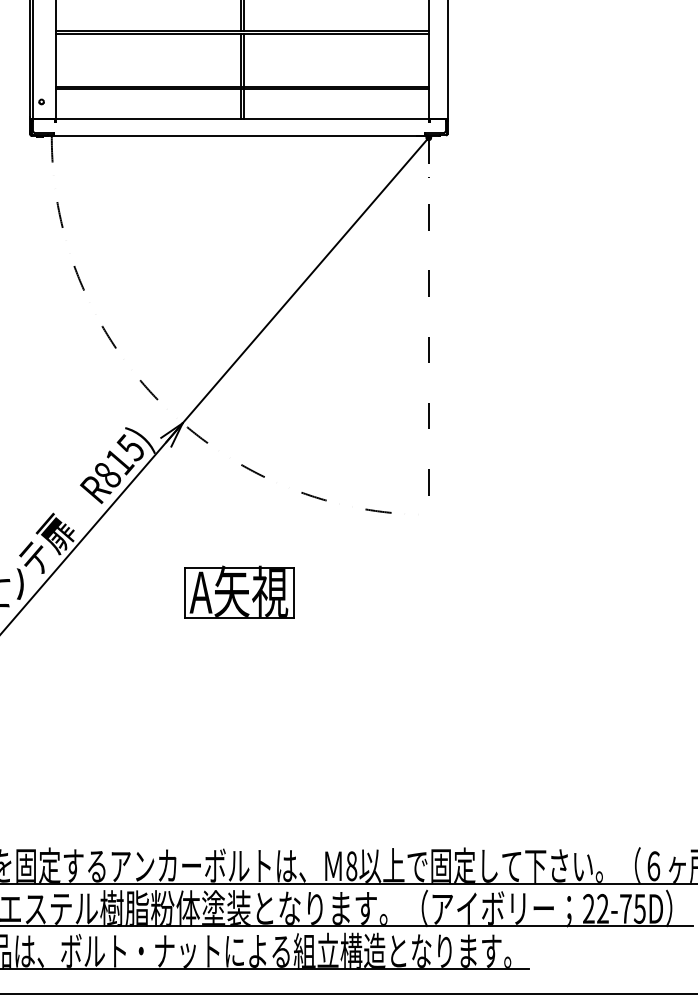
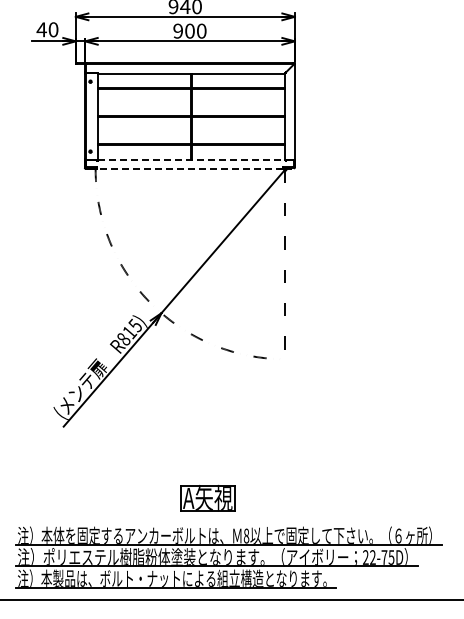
line: (242, 119) -> (191, 160), solid -> dashed
line: (238, 135) -> (189, 168), solid -> dashed
part: (238, 592) -> (207, 498), moved

